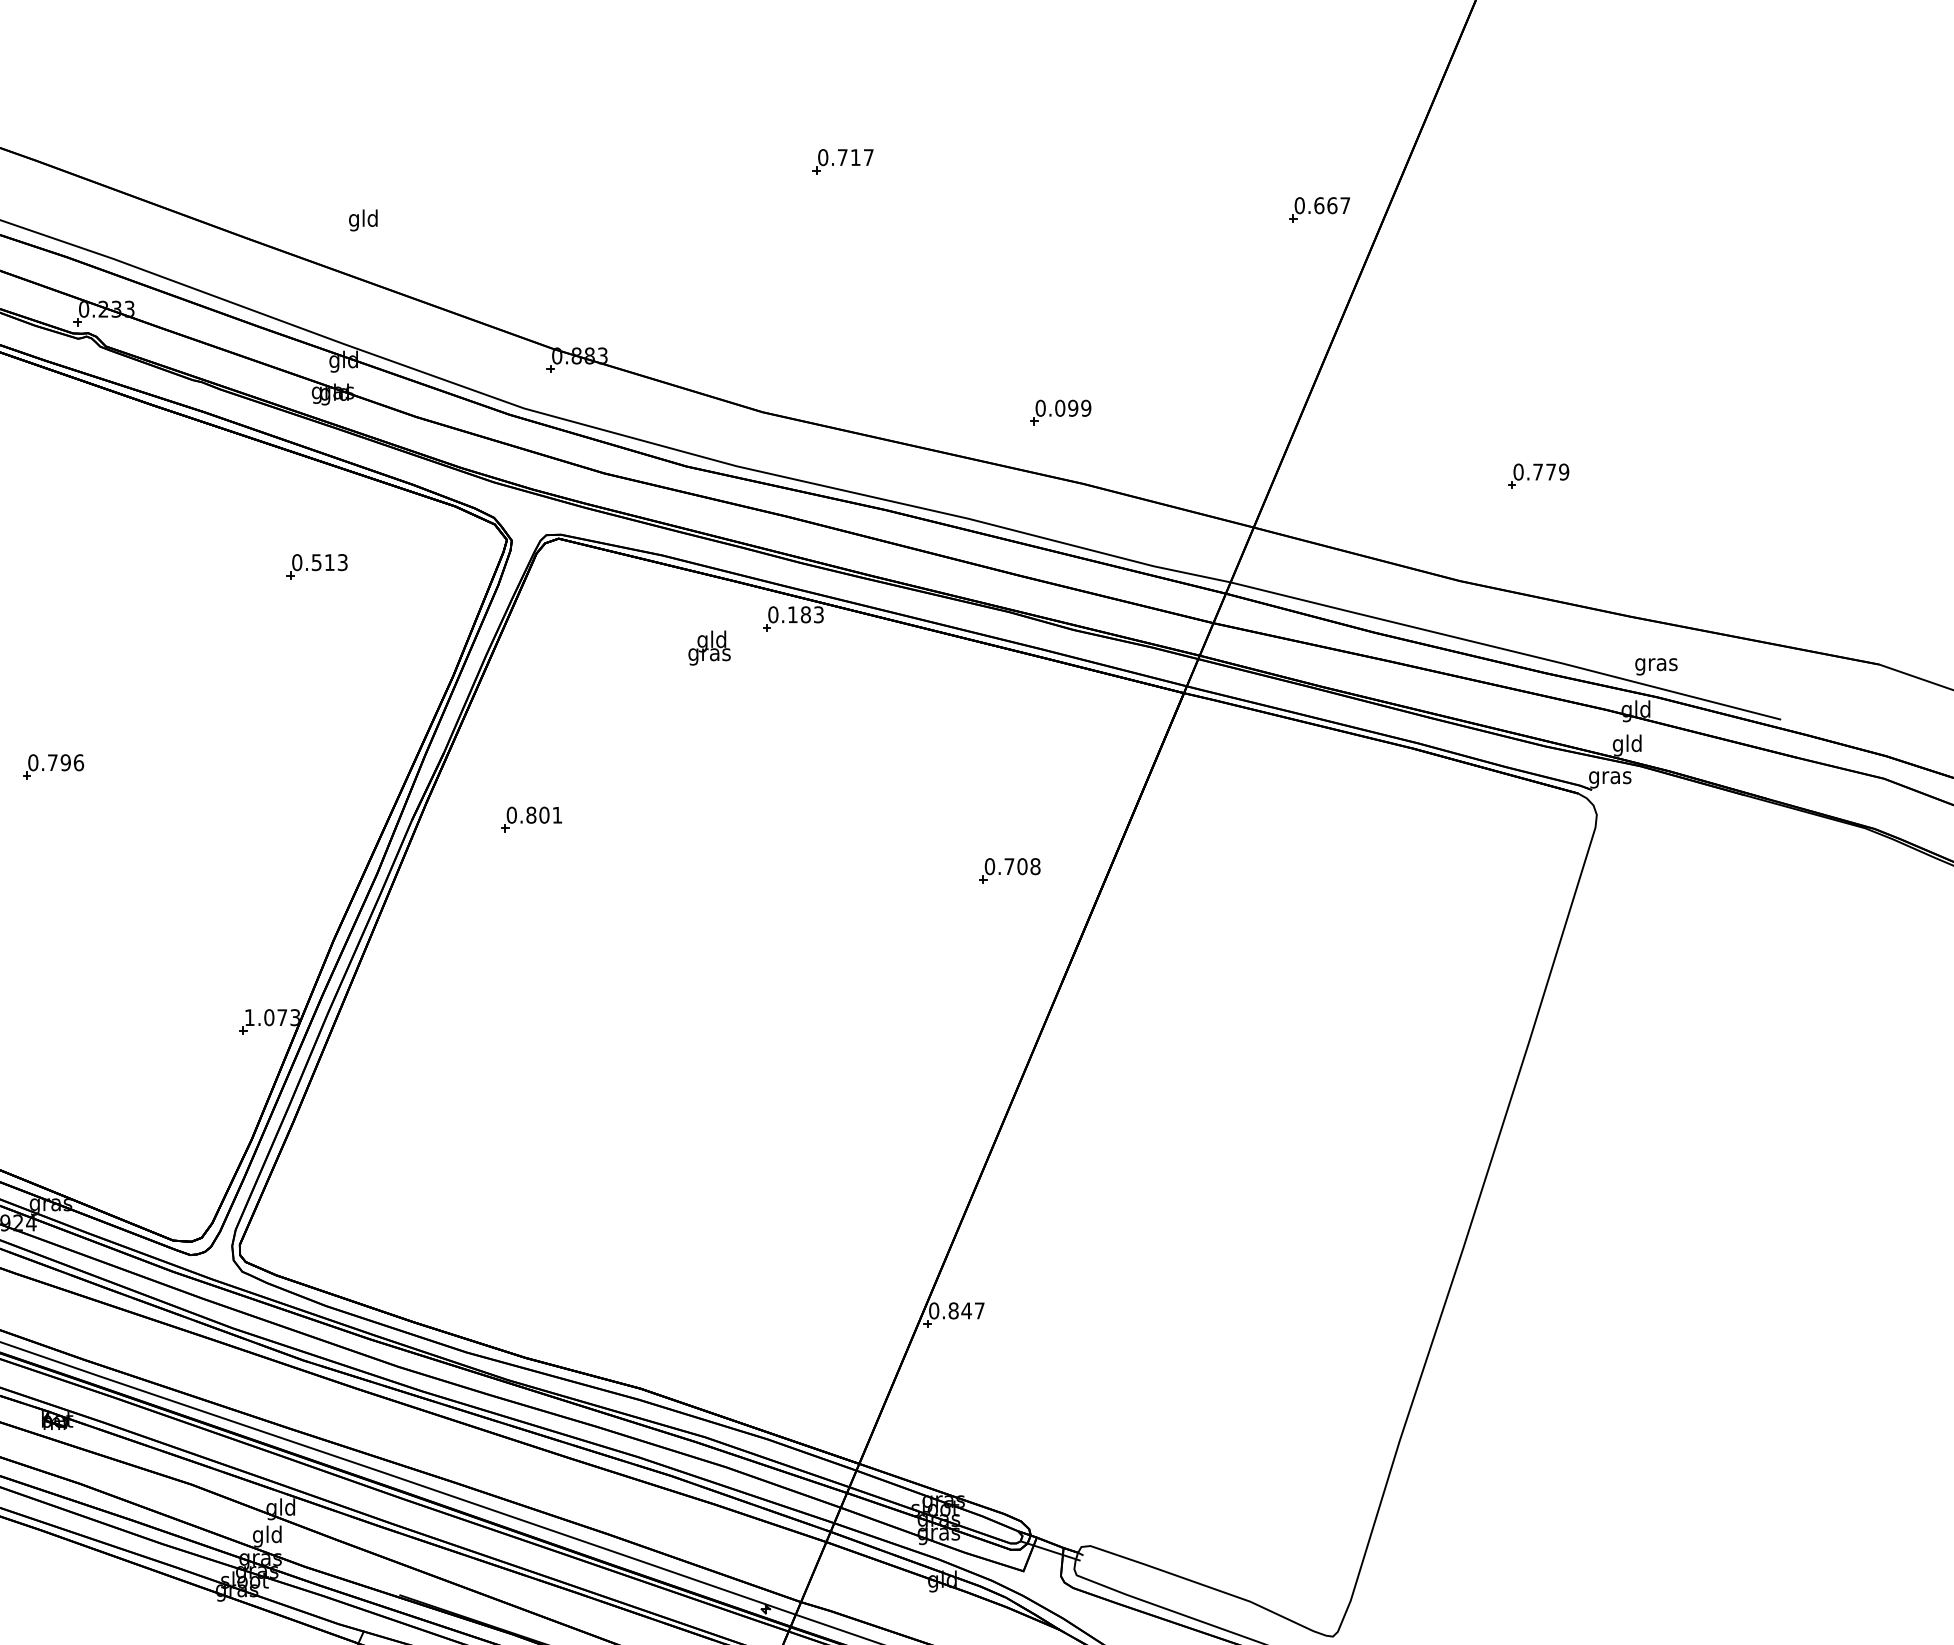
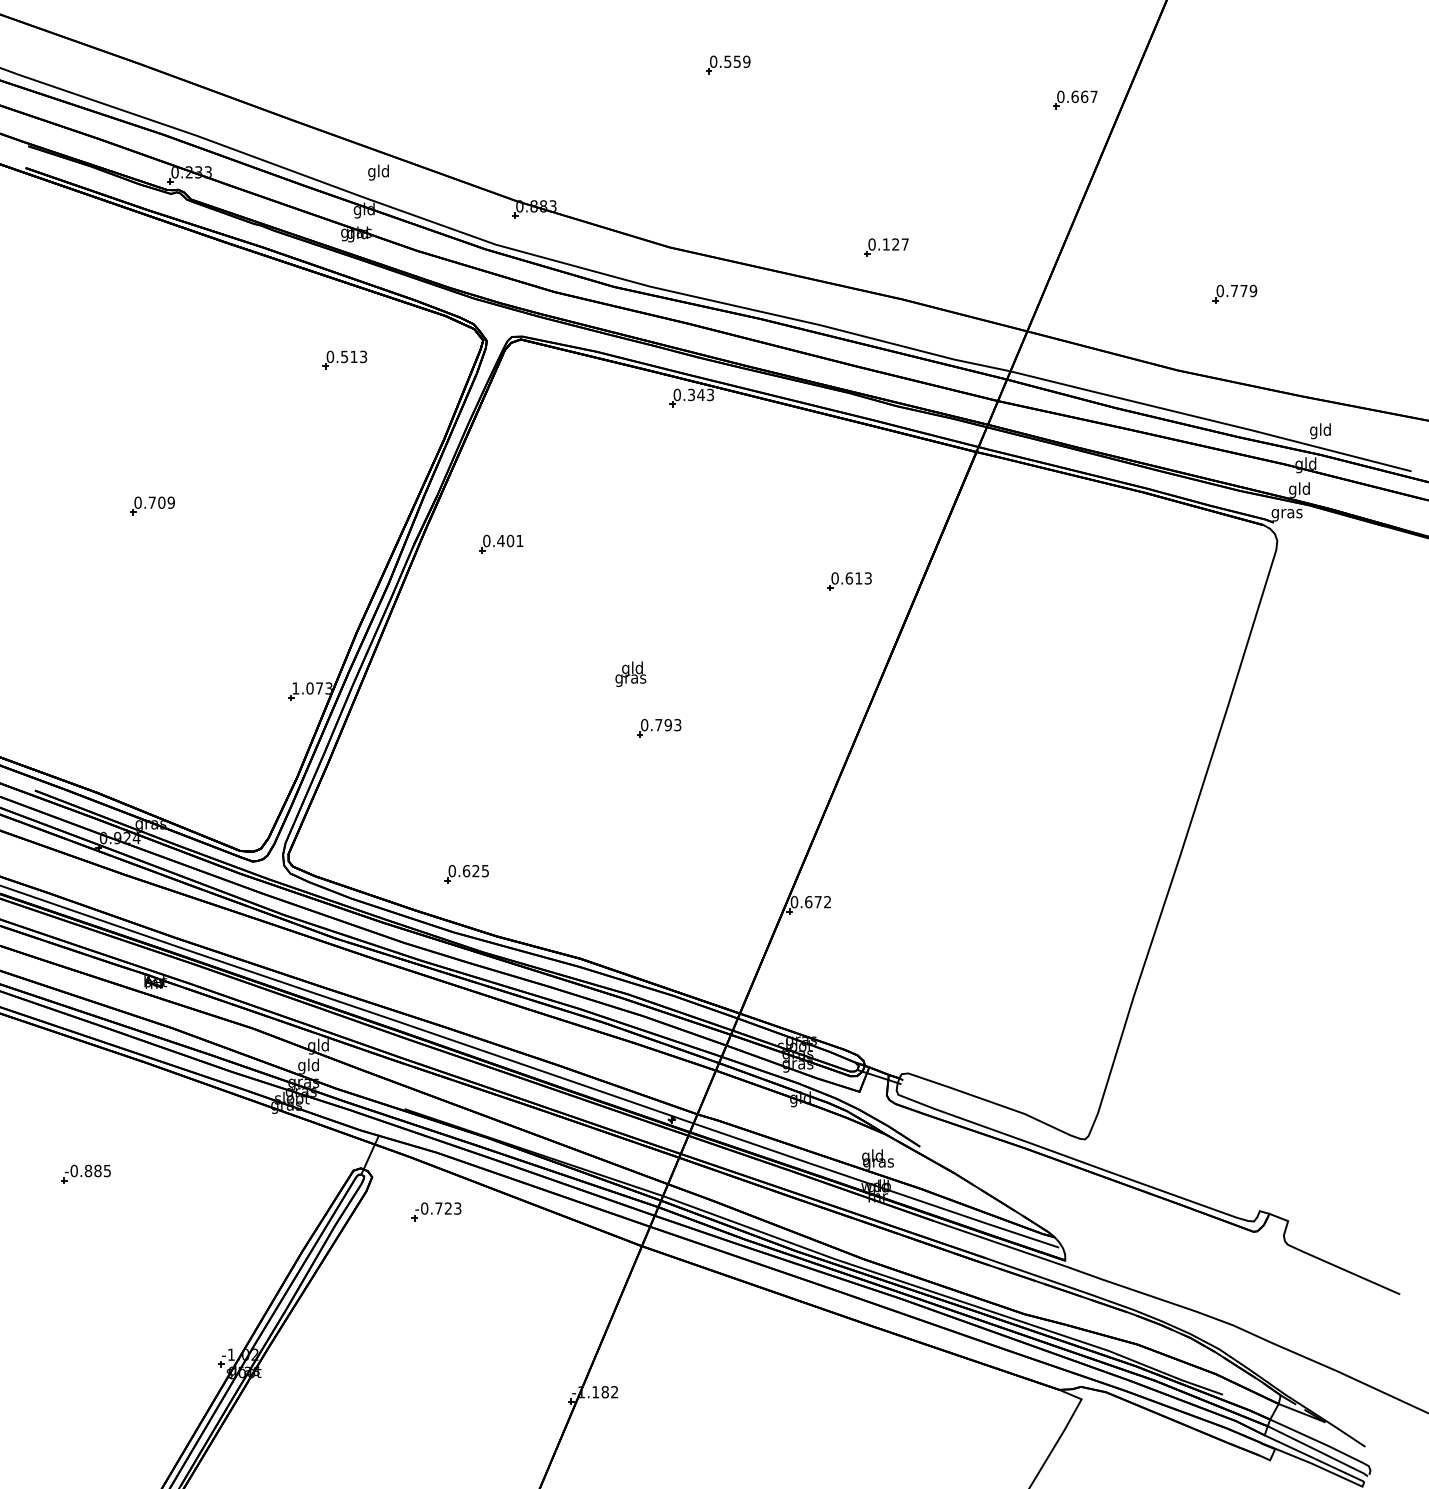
text: (855, 157) -> (737, 61), 0.717 -> 0.559
text: (363, 220) -> (378, 172), moved
text: (1072, 408) -> (895, 244), 0.099 -> 0.127
text: (799, 614) -> (696, 394), 0.183 -> 0.343
text: (709, 647) -> (630, 673), moved
text: (1656, 664) -> (1320, 431), gras -> gld
text: (72, 762) -> (166, 502), 0.796 -> 0.709
text: (530, 814) -> (500, 540), 0.801 -> 0.401
text: (1022, 866) -> (858, 578), 0.708 -> 0.613
part: (748, 1072) -> (659, 728), added
part: (484, 1272) -> (466, 874), added
text: (967, 1311) -> (818, 902), 0.847 -> 0.672

